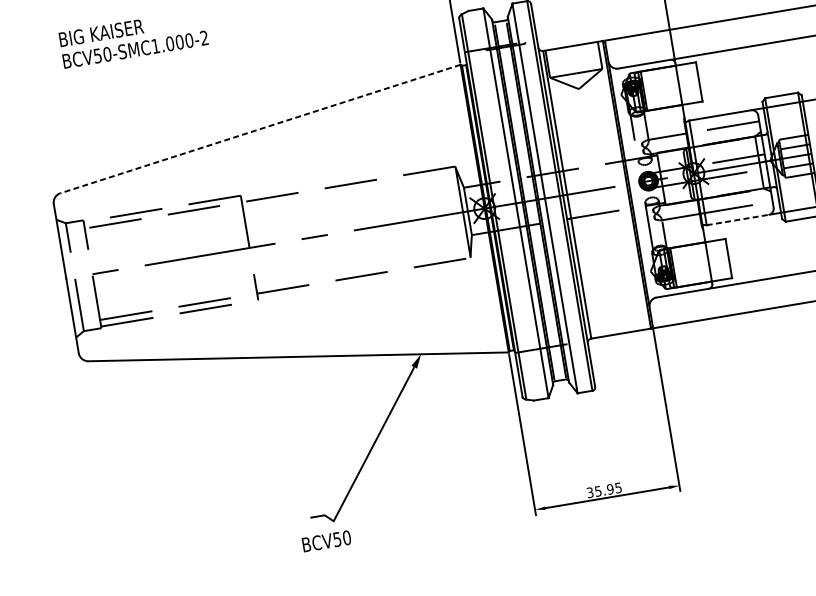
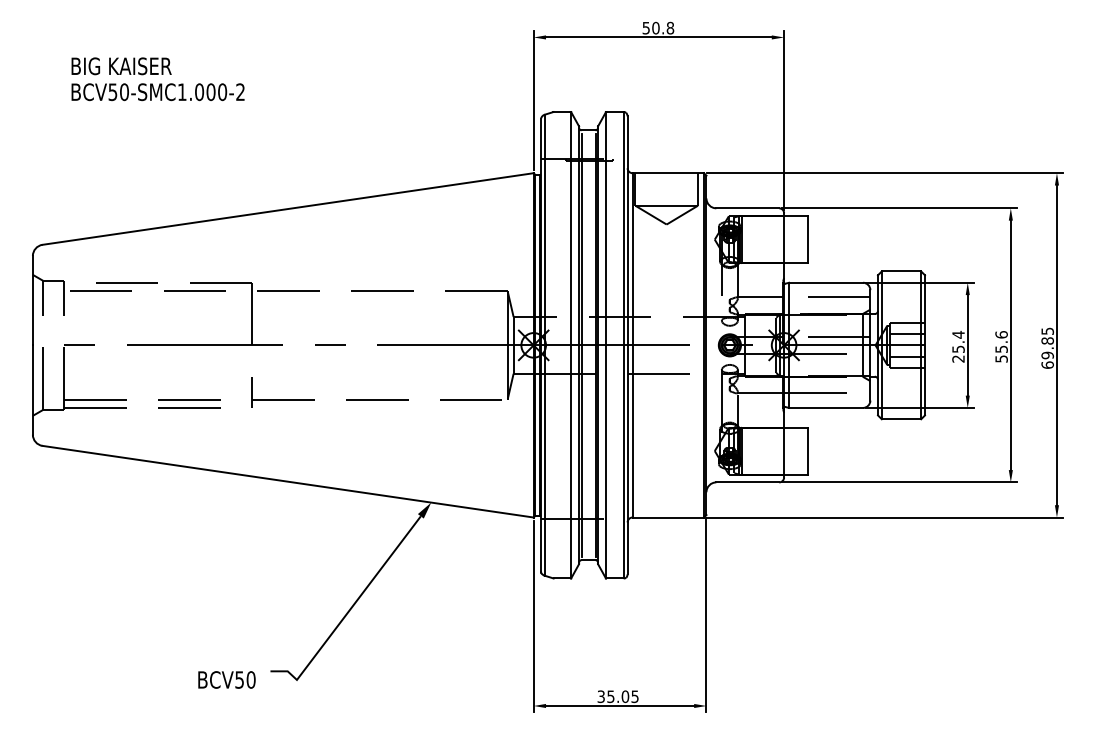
line: (260, 129) -> (287, 209), dashed -> solid
line: (737, 219) -> (826, 407), dashed -> solid
text: (610, 489) -> (625, 696), 35.95 -> 35.05
text: (326, 540) -> (226, 679), moved

